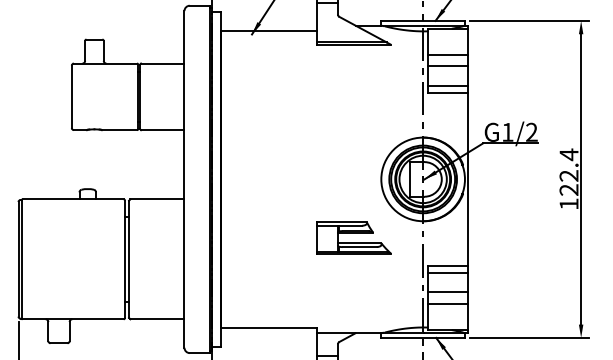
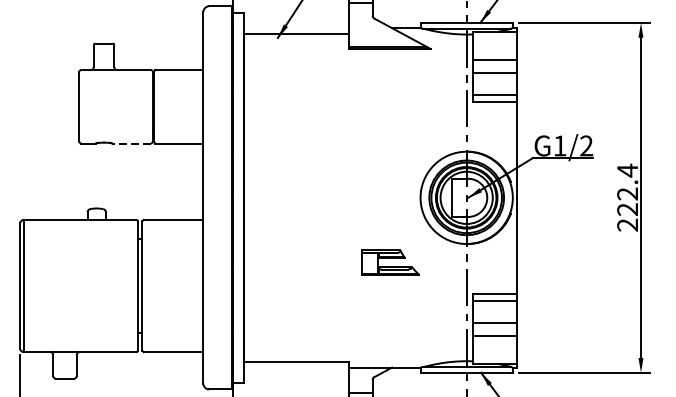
line: (119, 130) -> (131, 143), solid -> dashed
text: (568, 203) -> (627, 224), 122.4 -> 222.4
part: (353, 237) -> (389, 261), size x0.7

